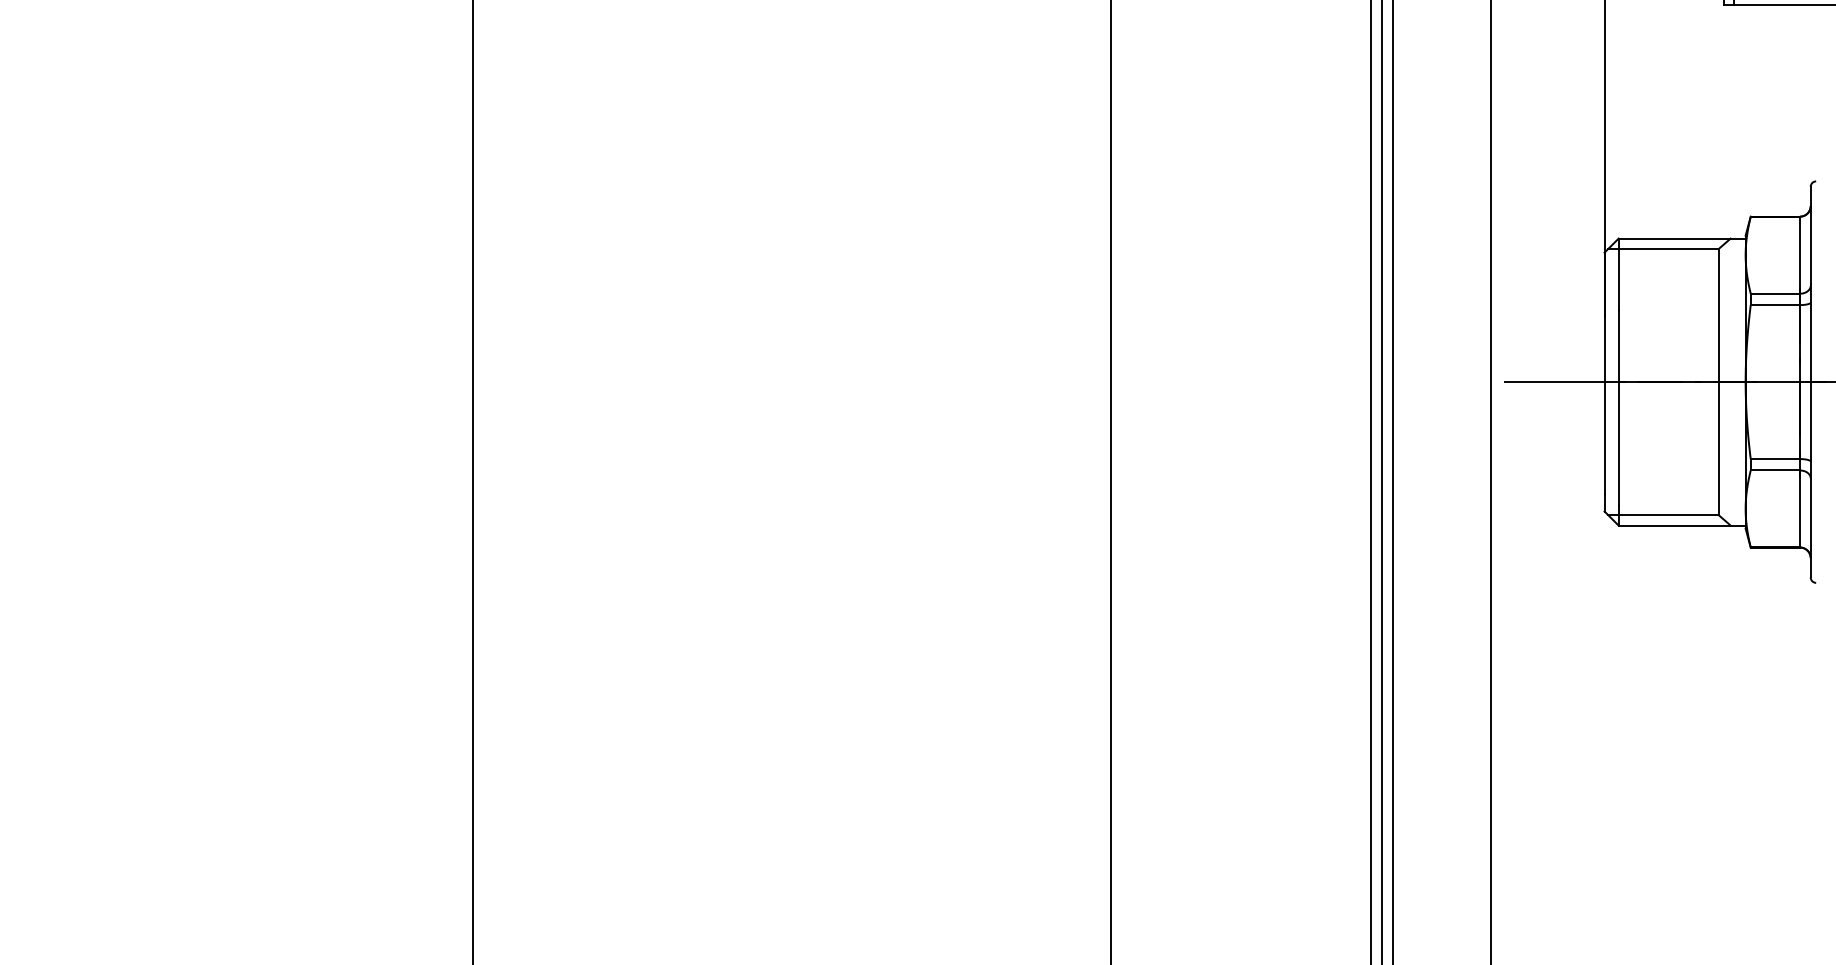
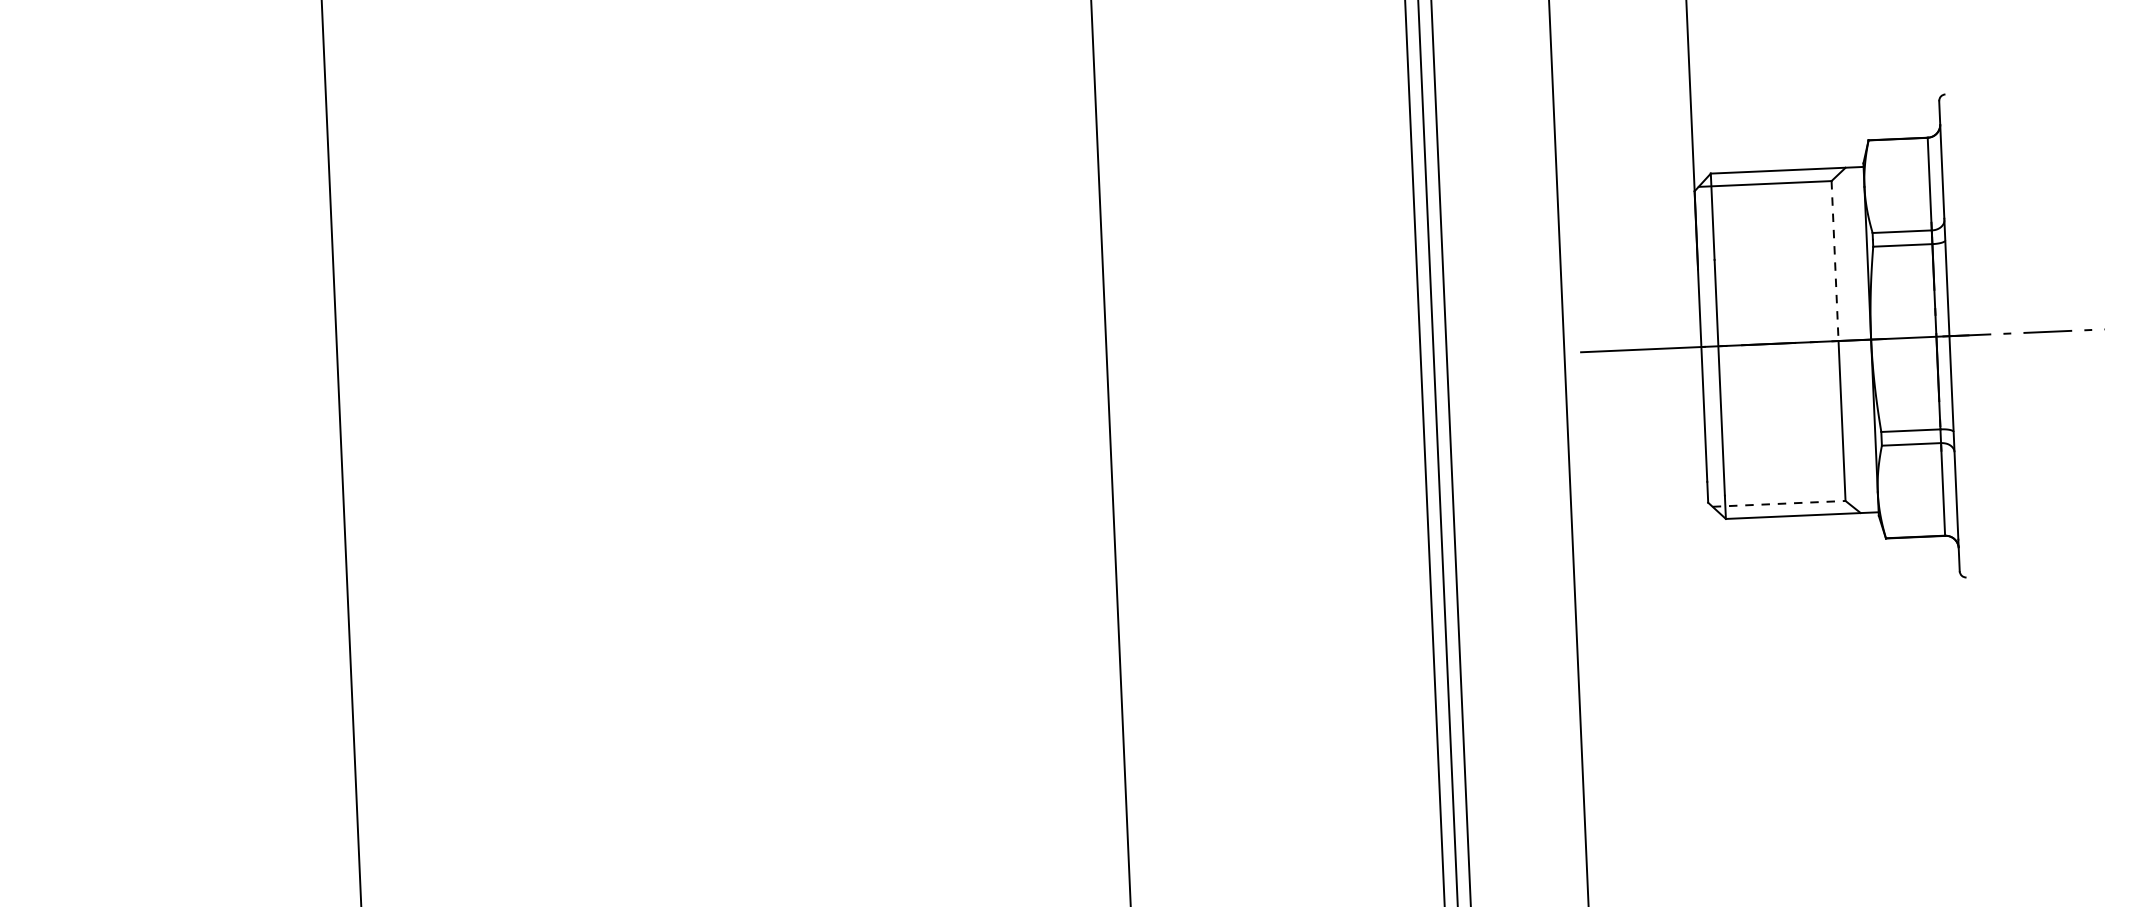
line: (1718, 316) -> (1835, 262), solid -> dashed
line: (1663, 515) -> (1779, 504), solid -> dashed

